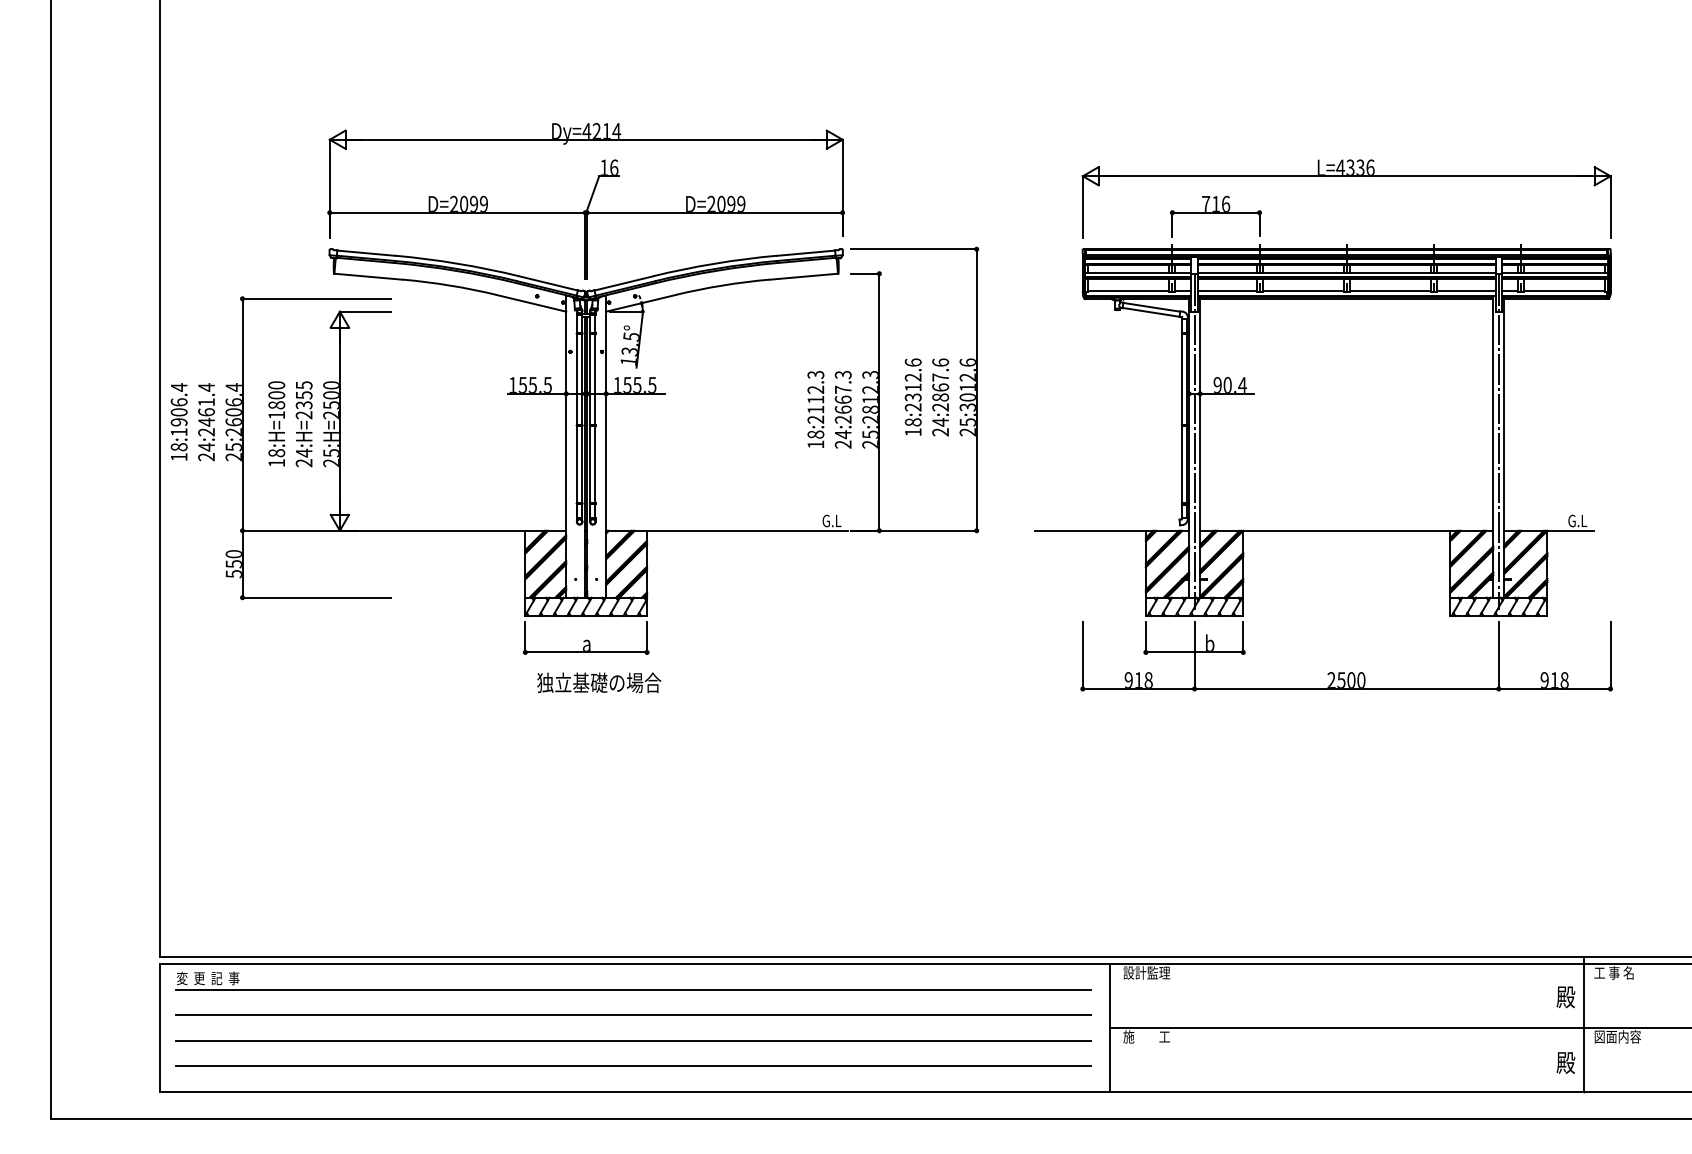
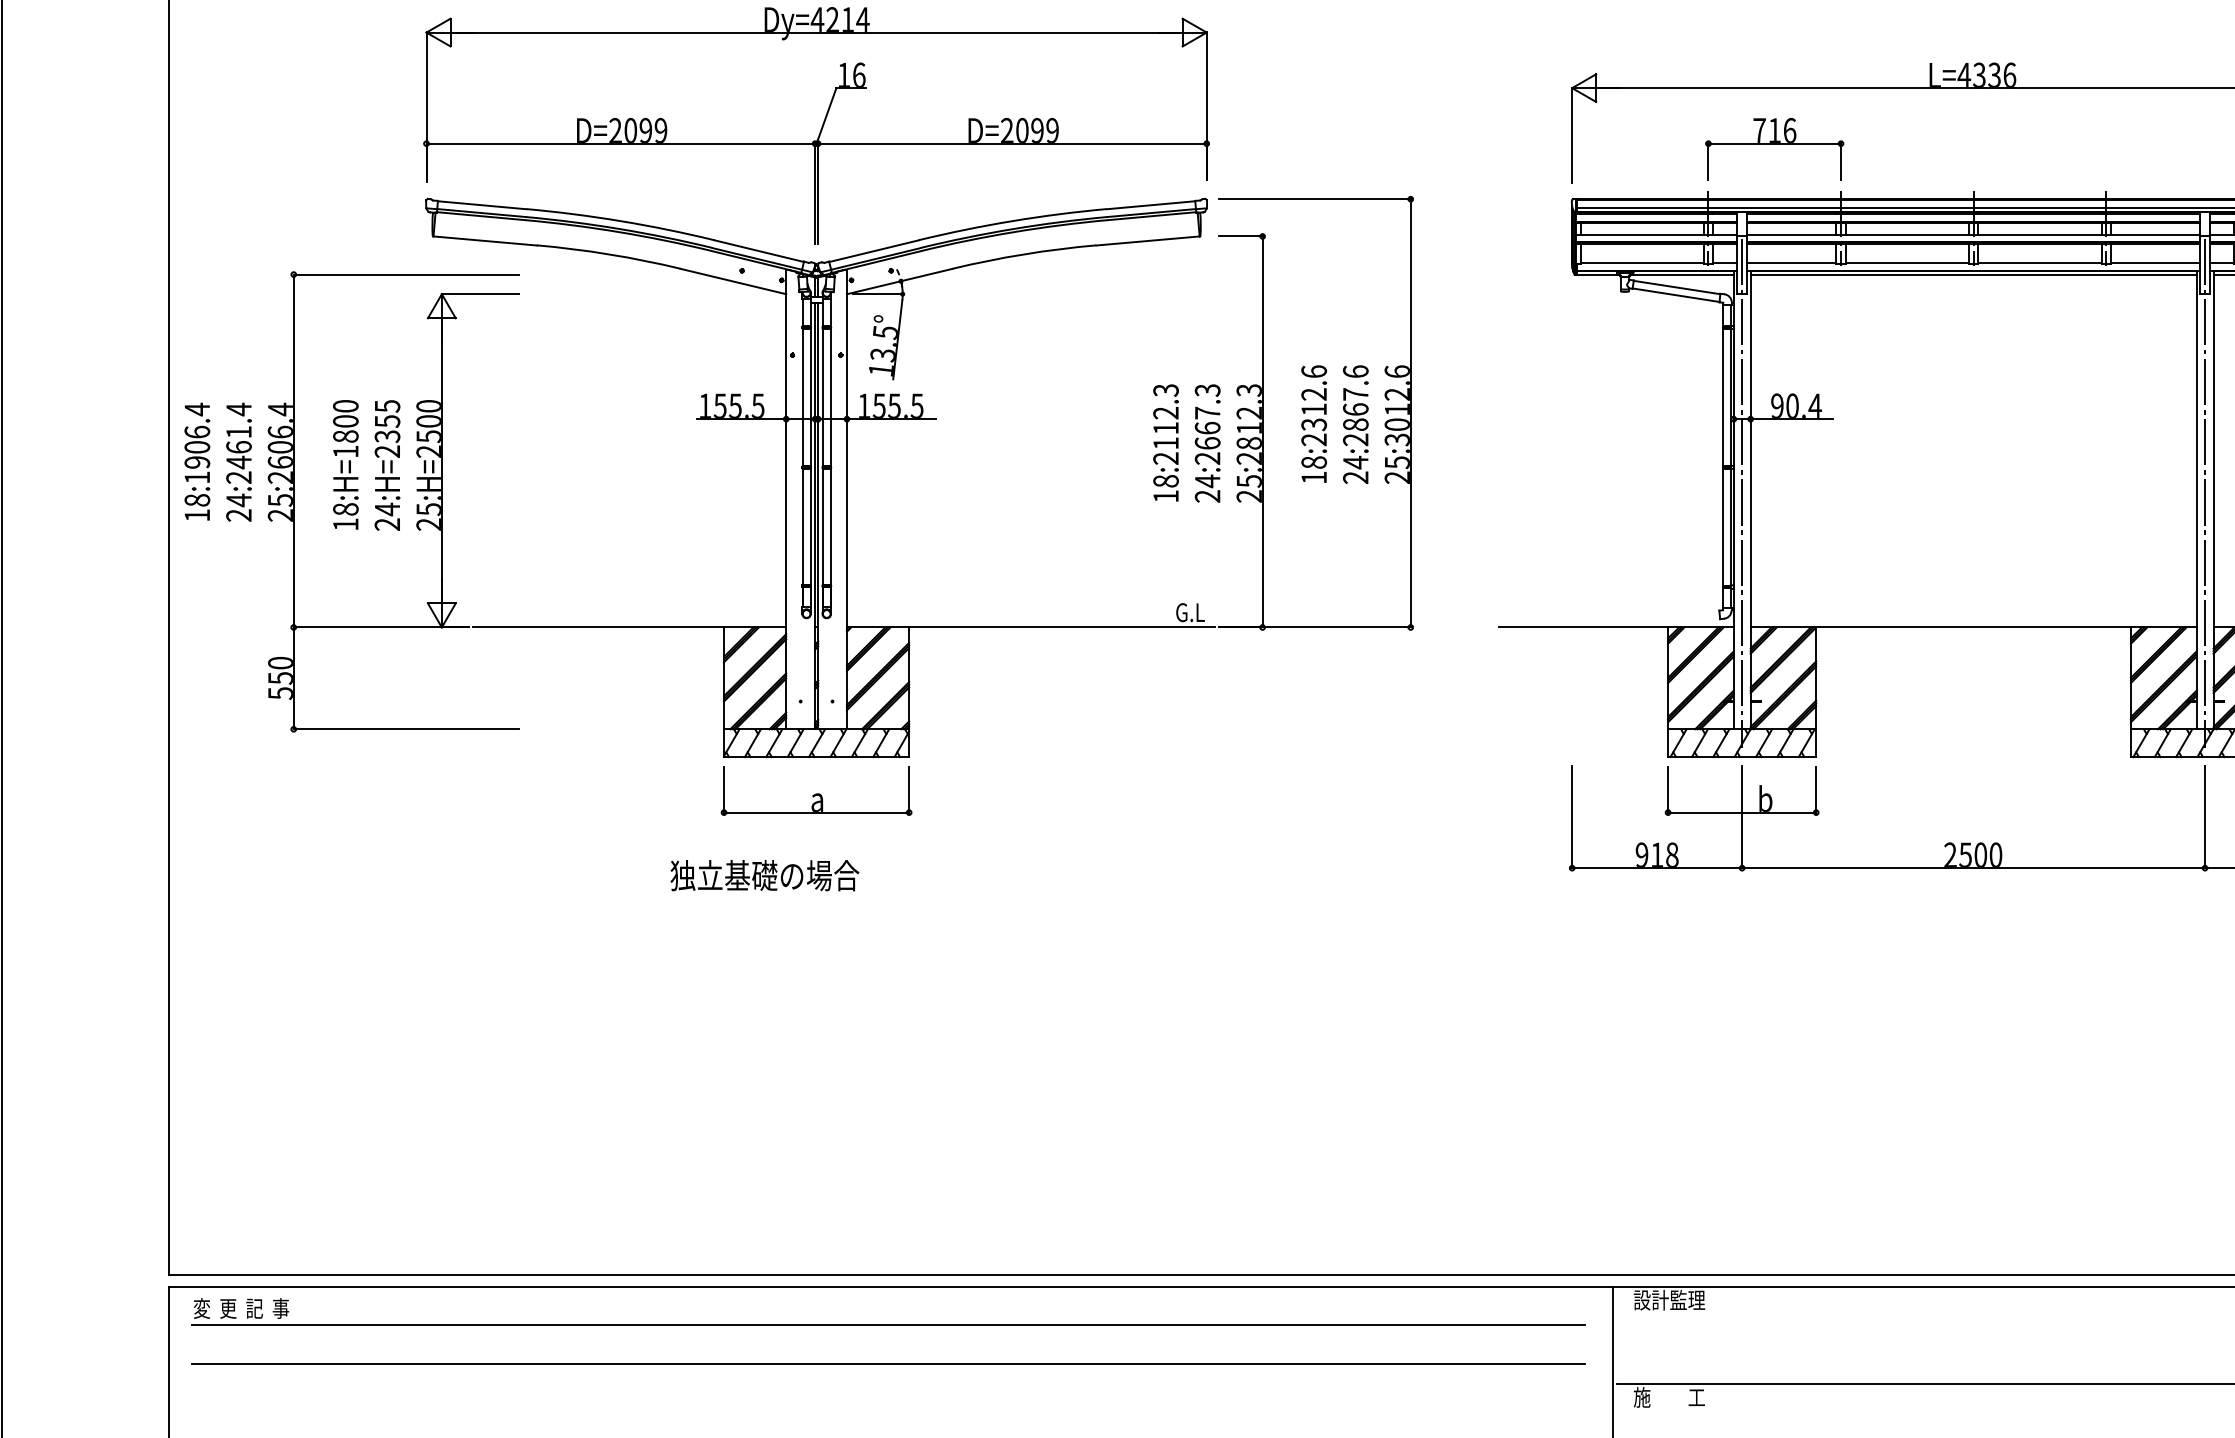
text: (599, 682) -> (765, 875), moved
line: (633, 1040) -> (888, 1403), removed

